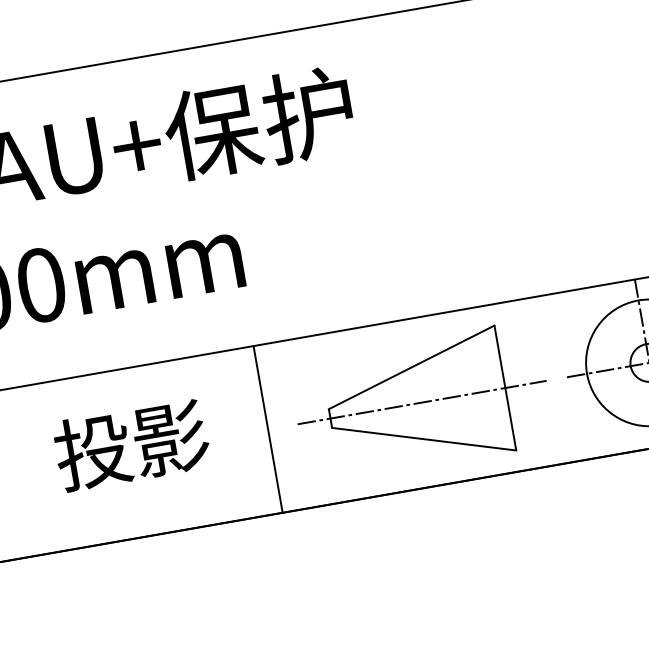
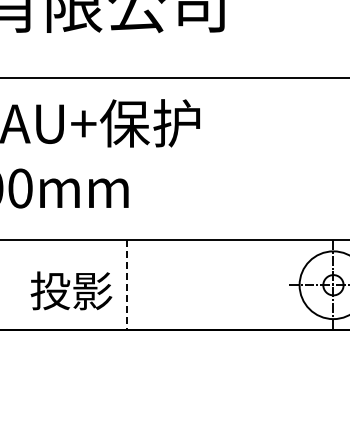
part: (422, 402) -> (210, 285), removed
line: (267, 429) -> (126, 285), solid -> dashed
text: (131, 444) -> (71, 290), moved

